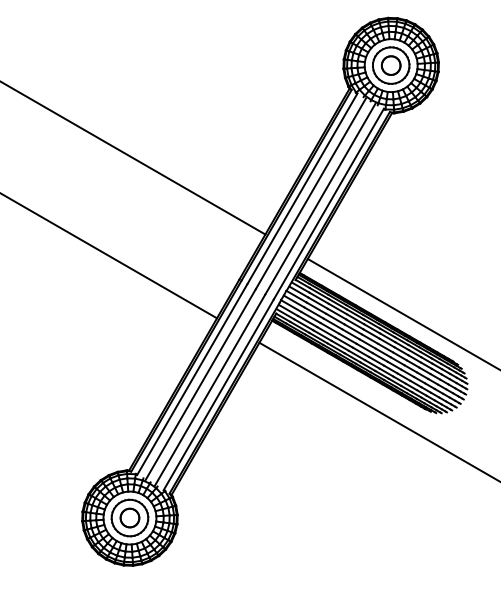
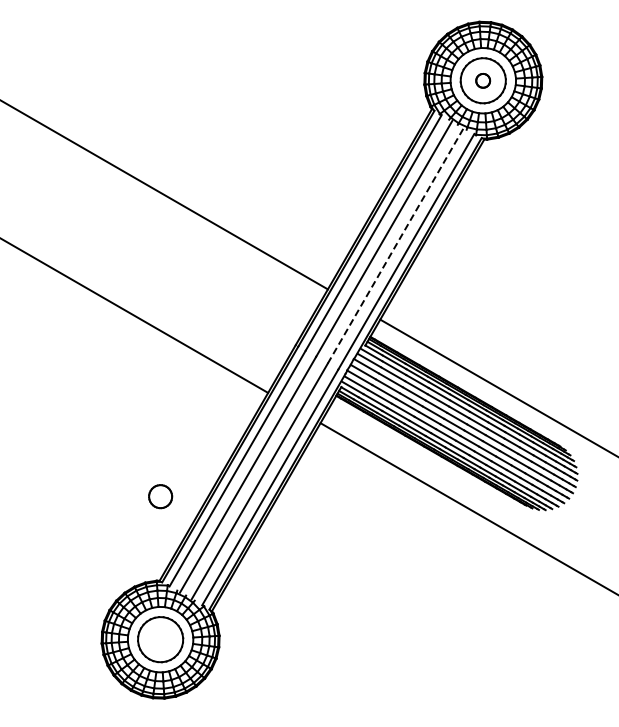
part: (390, 65) -> (482, 80), size x0.6
line: (320, 198) -> (396, 245), solid -> dashed
part: (129, 517) -> (160, 496), moved

